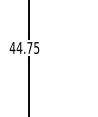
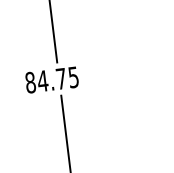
text: (12, 47) -> (30, 81), 44.75 -> 84.75

